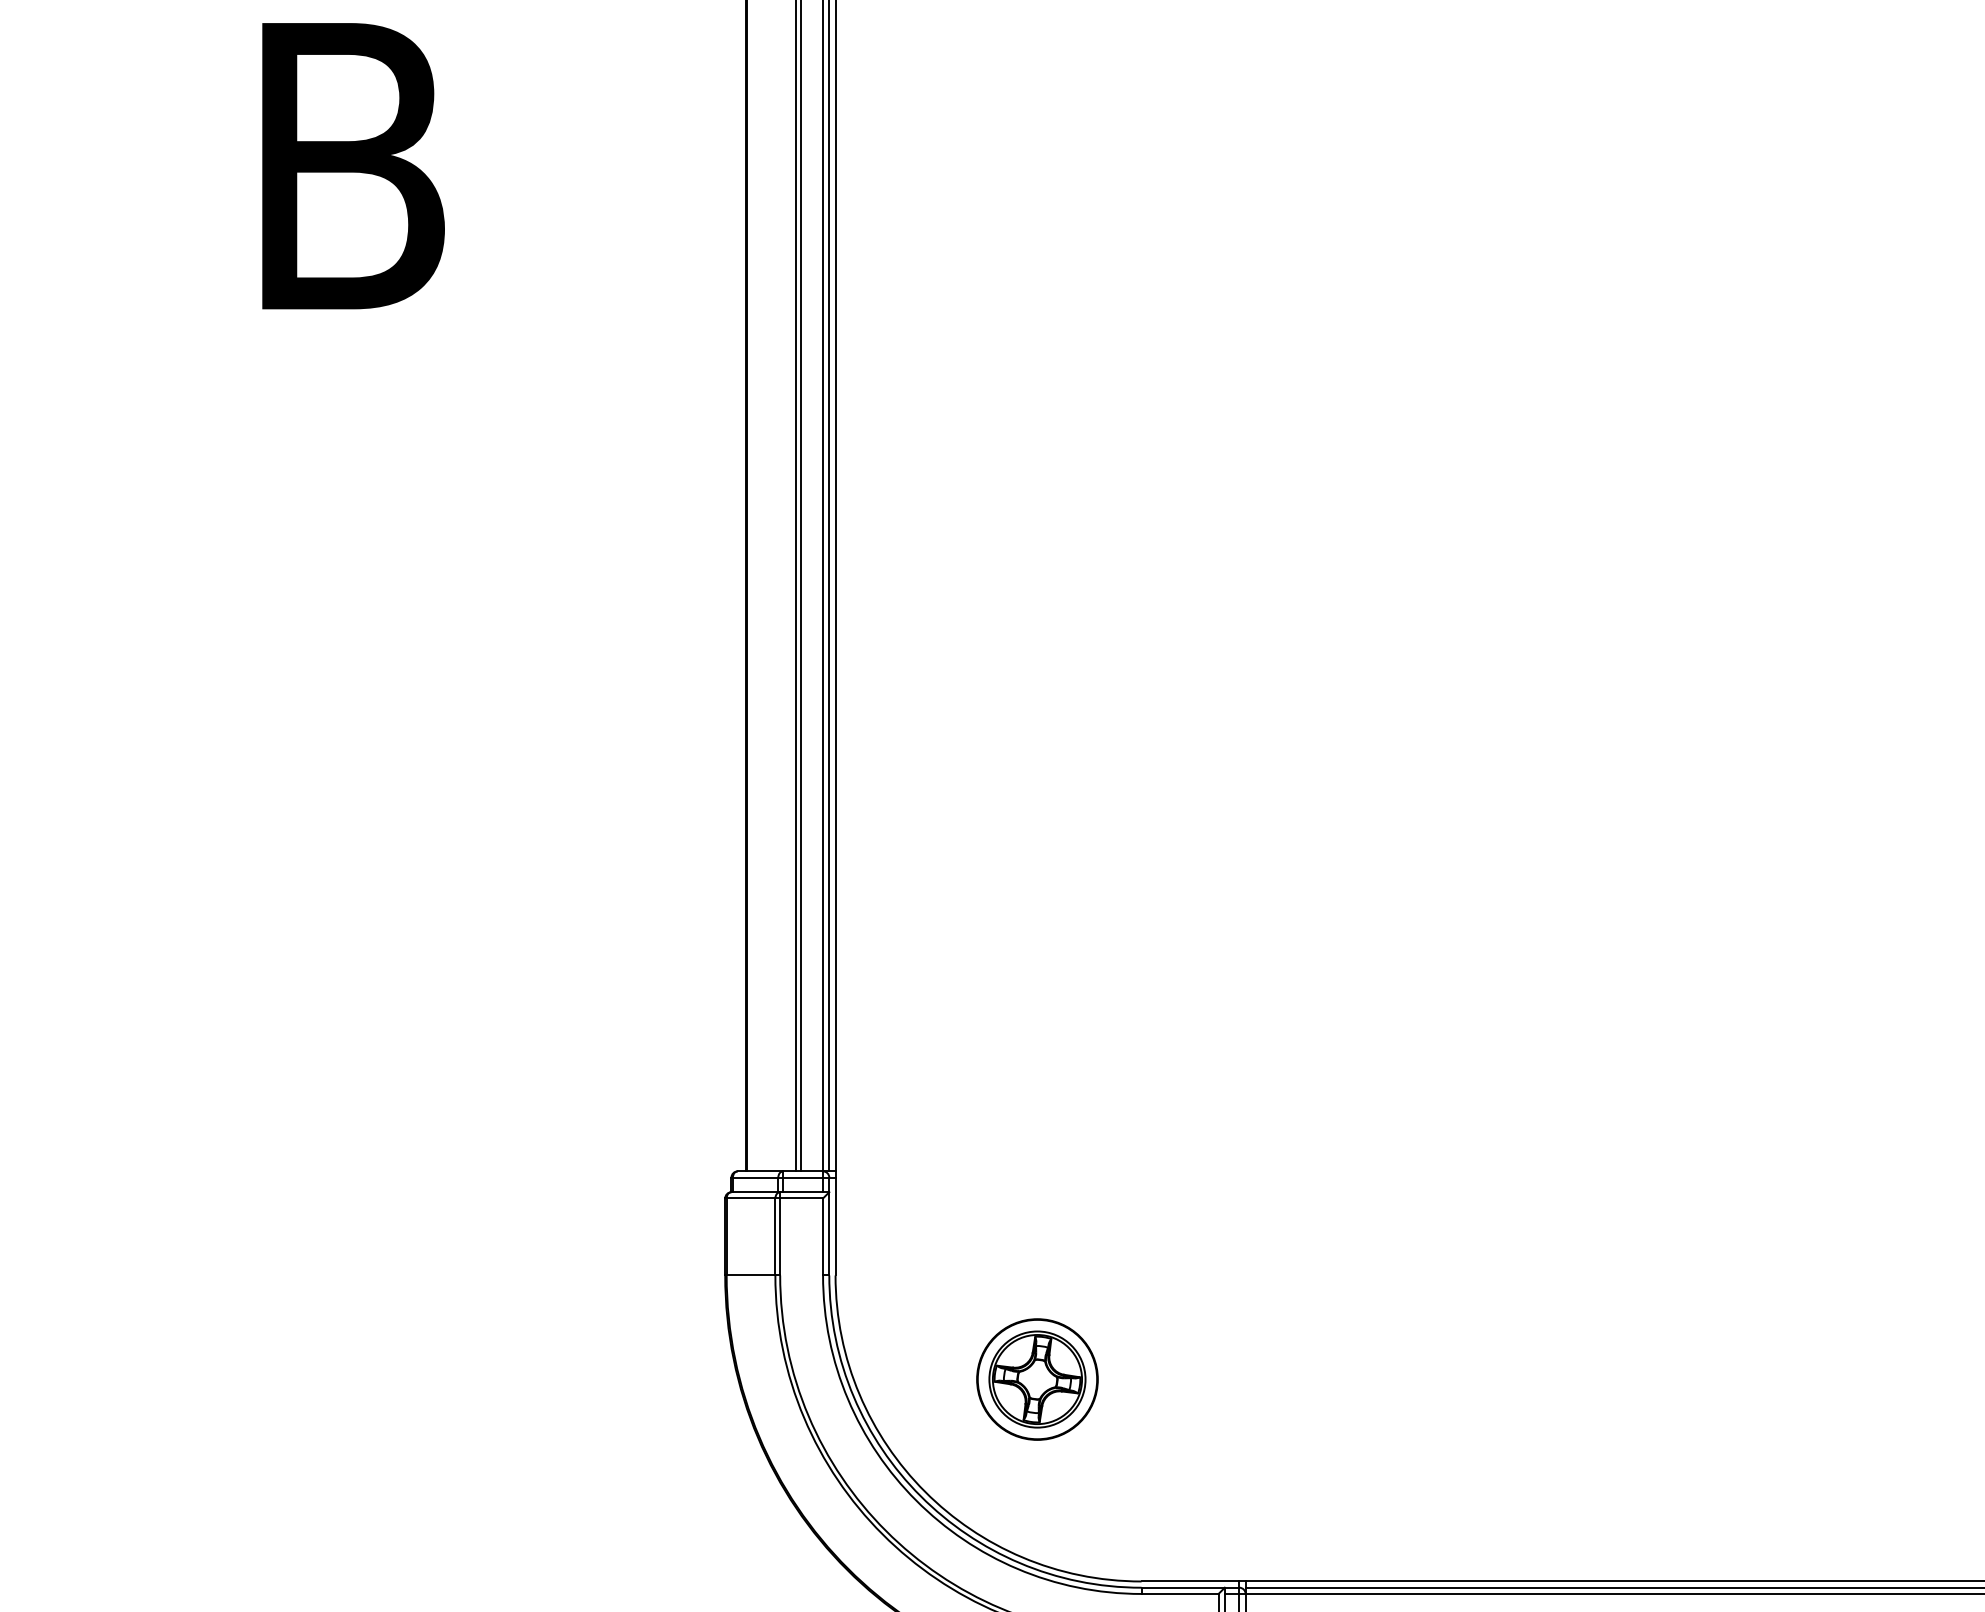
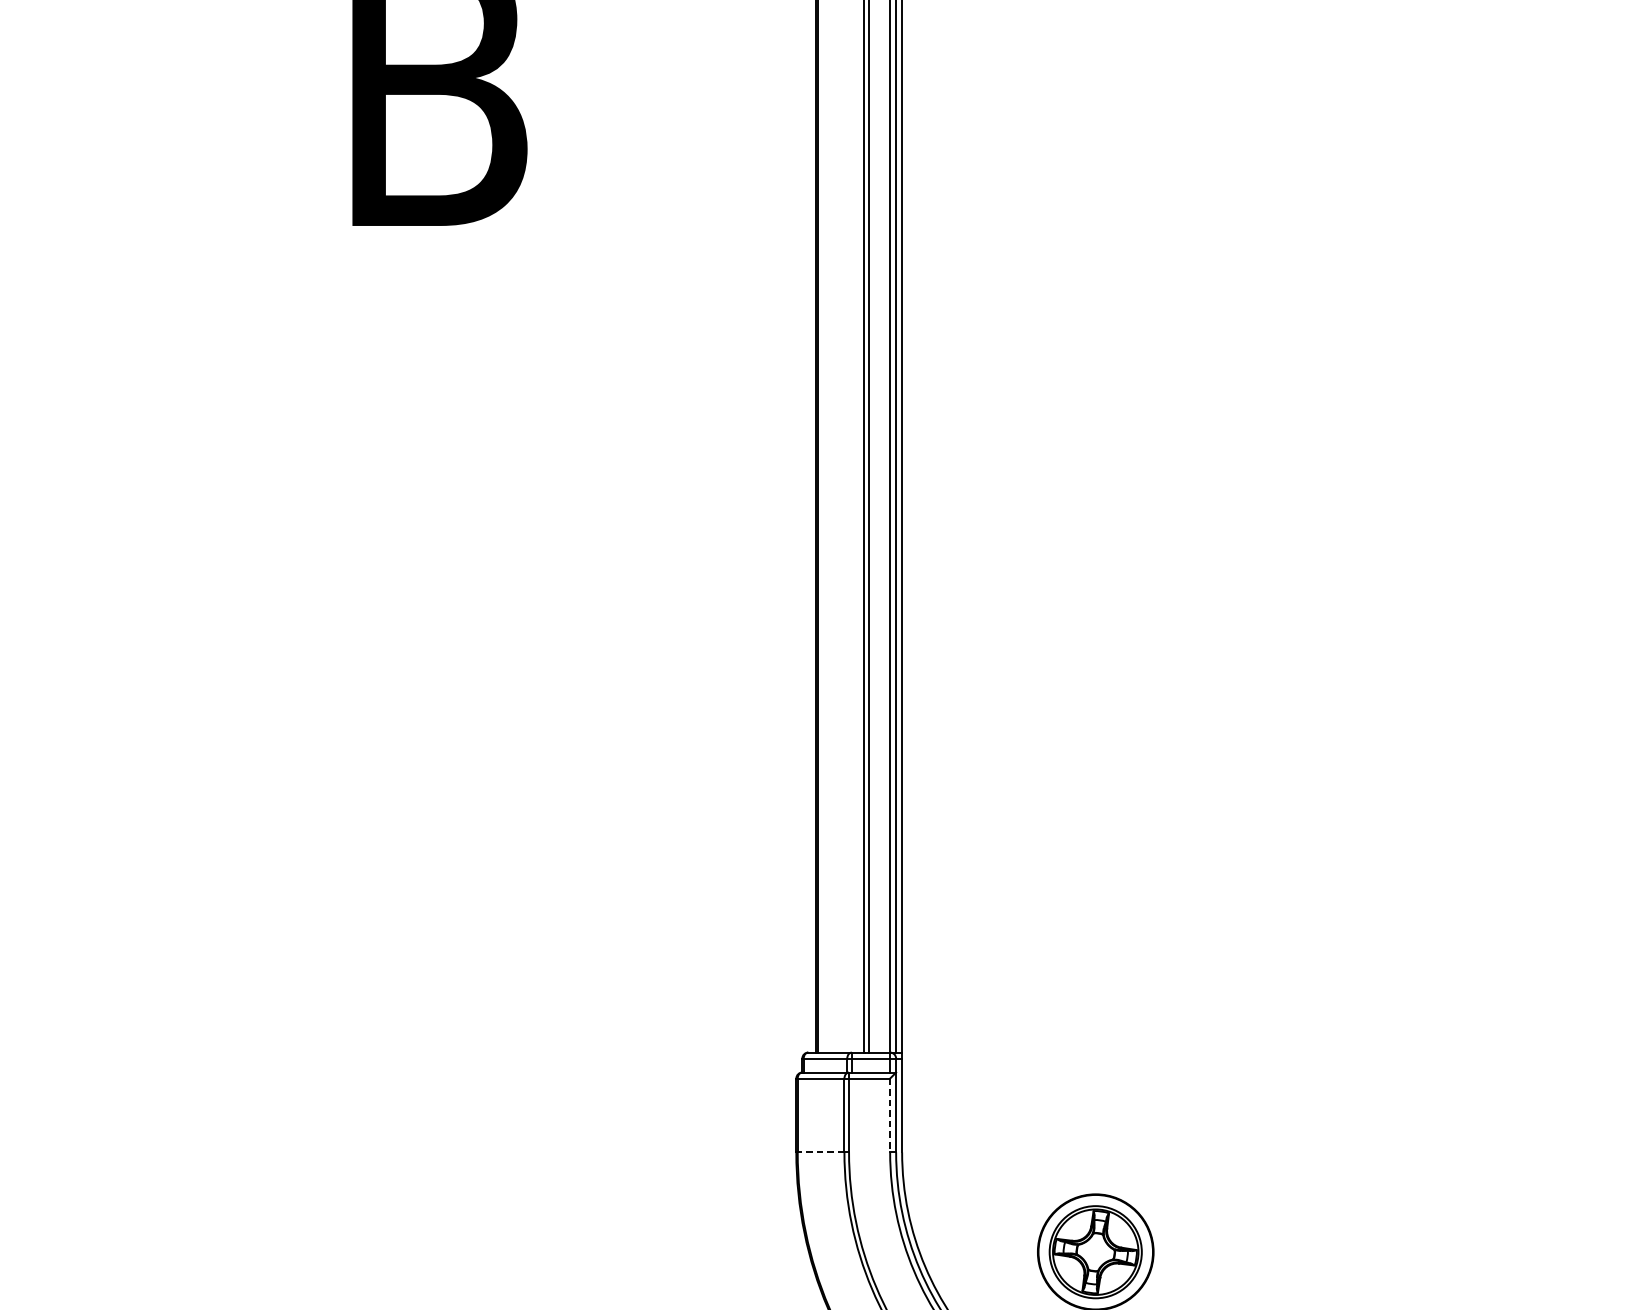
line: (823, 1236) -> (890, 1115), solid -> dashed
line: (750, 1275) -> (820, 1152), solid -> dashed

